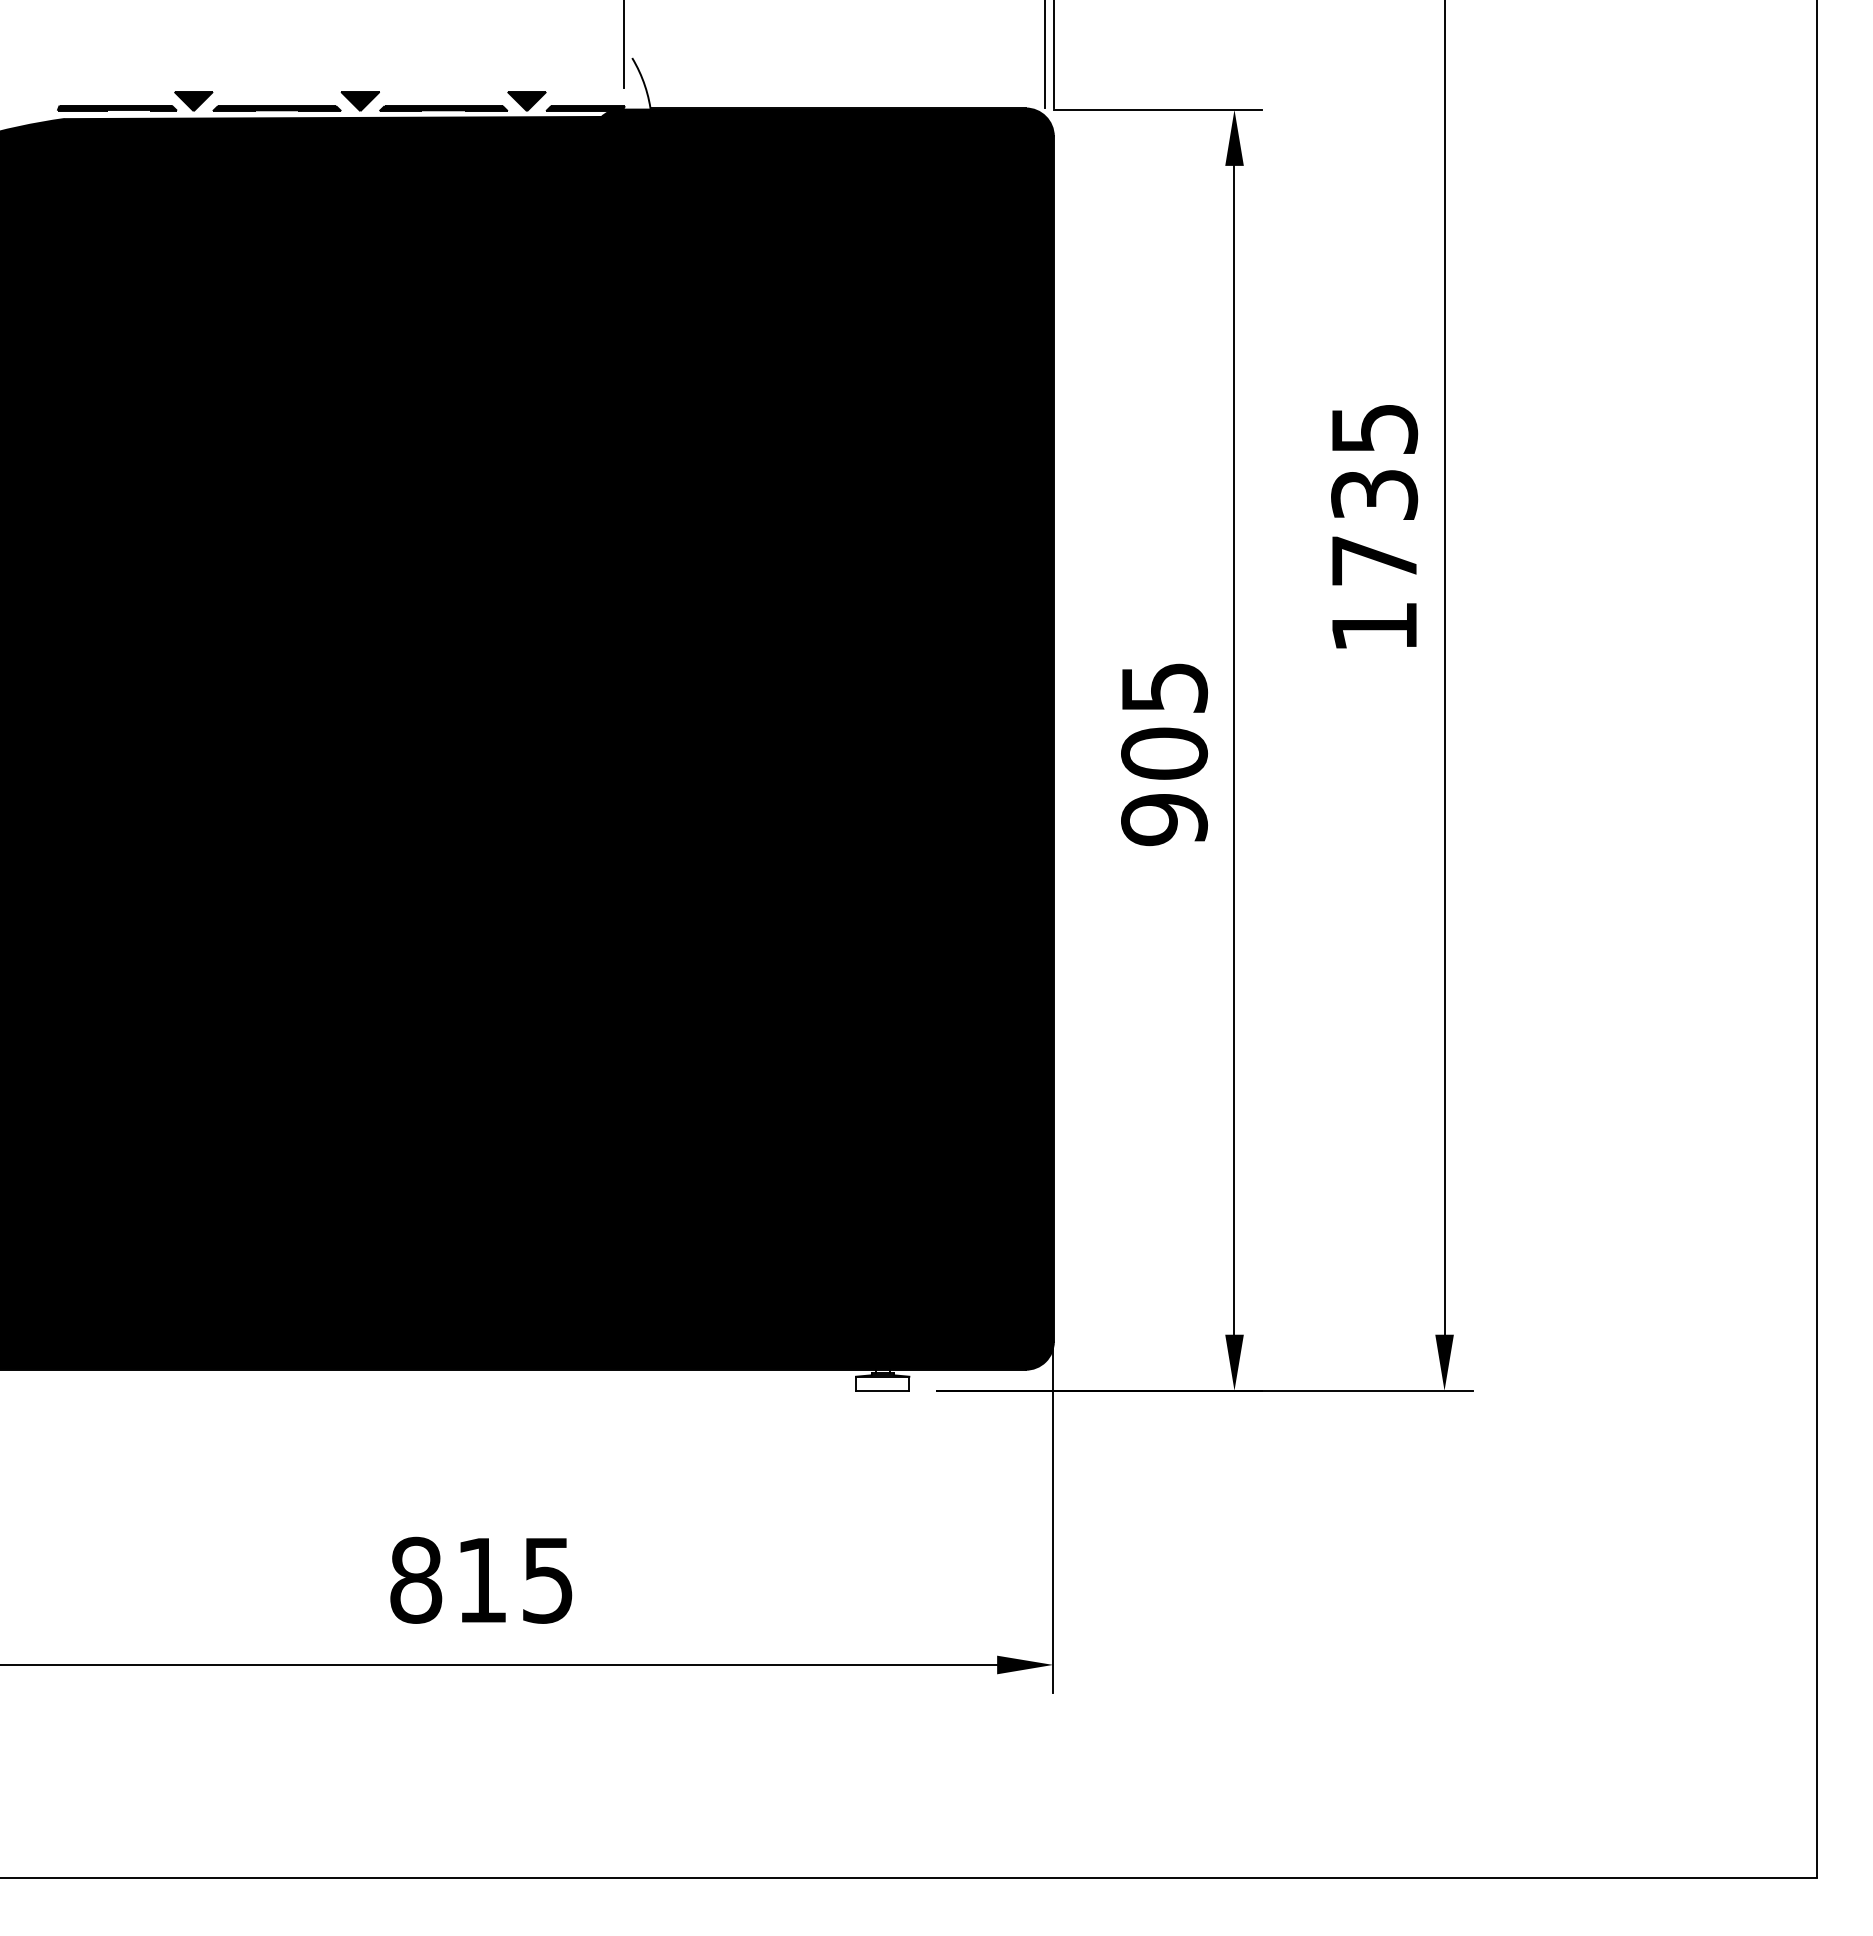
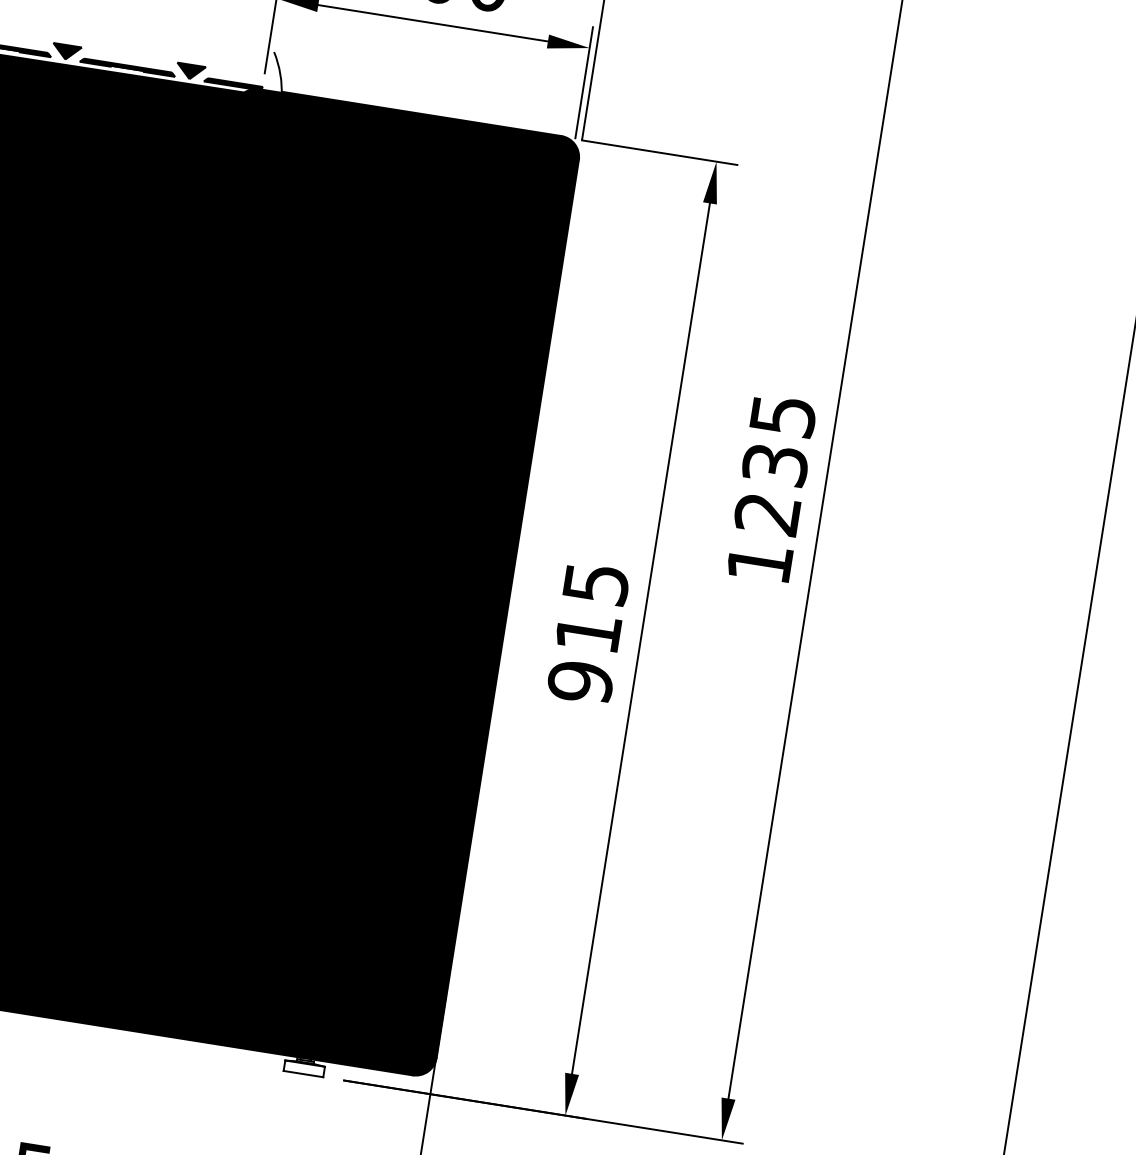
text: (1373, 561) -> (766, 514), 1735 -> 1235
text: (1164, 753) -> (588, 632), 905 -> 915

